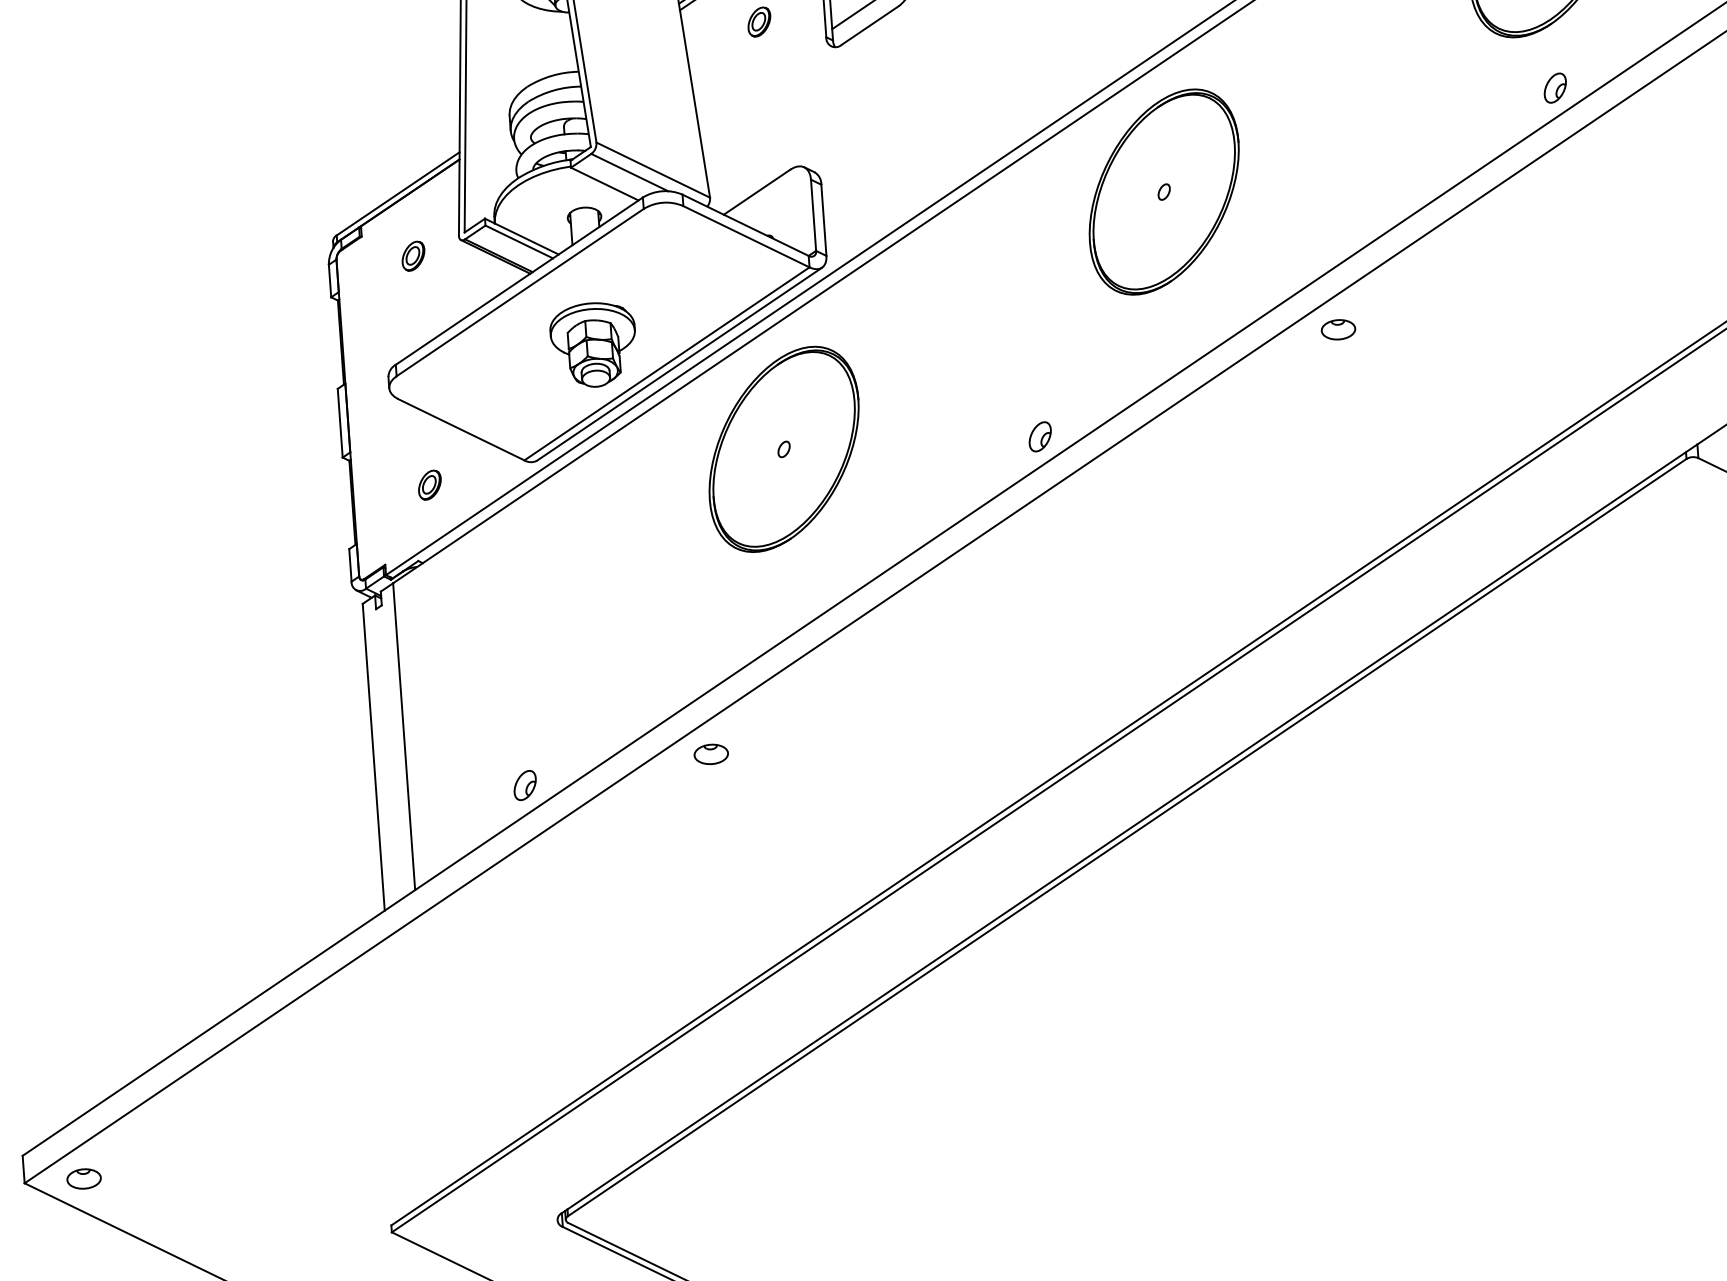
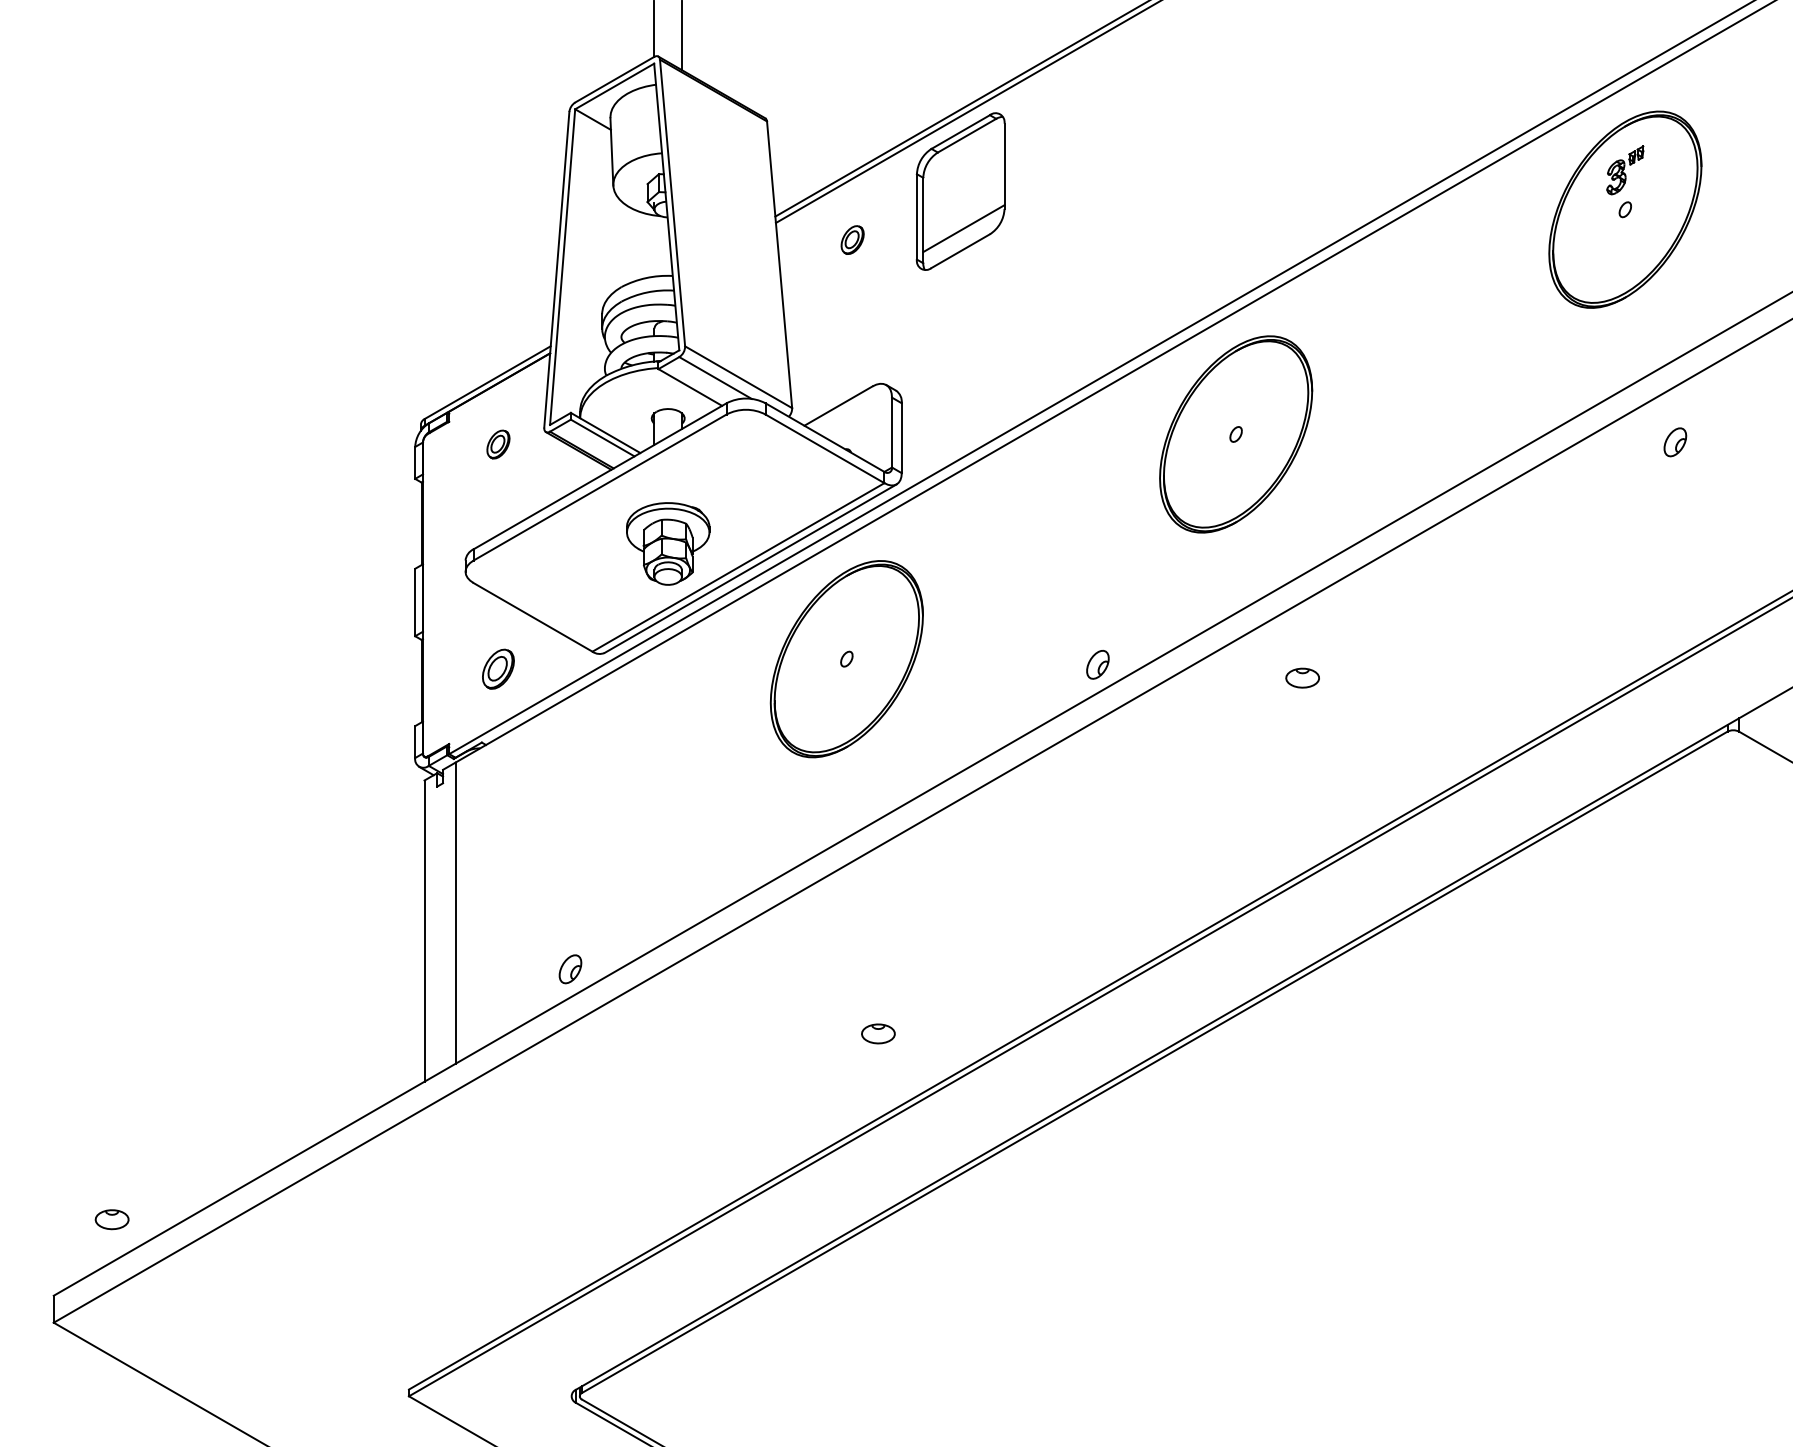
part: (1555, 88) -> (1675, 442), moved
part: (1338, 329) -> (1302, 677), moved
part: (429, 485) -> (498, 669), size x1.4
part: (711, 753) -> (878, 1033), moved
part: (83, 1178) -> (111, 1219), moved

